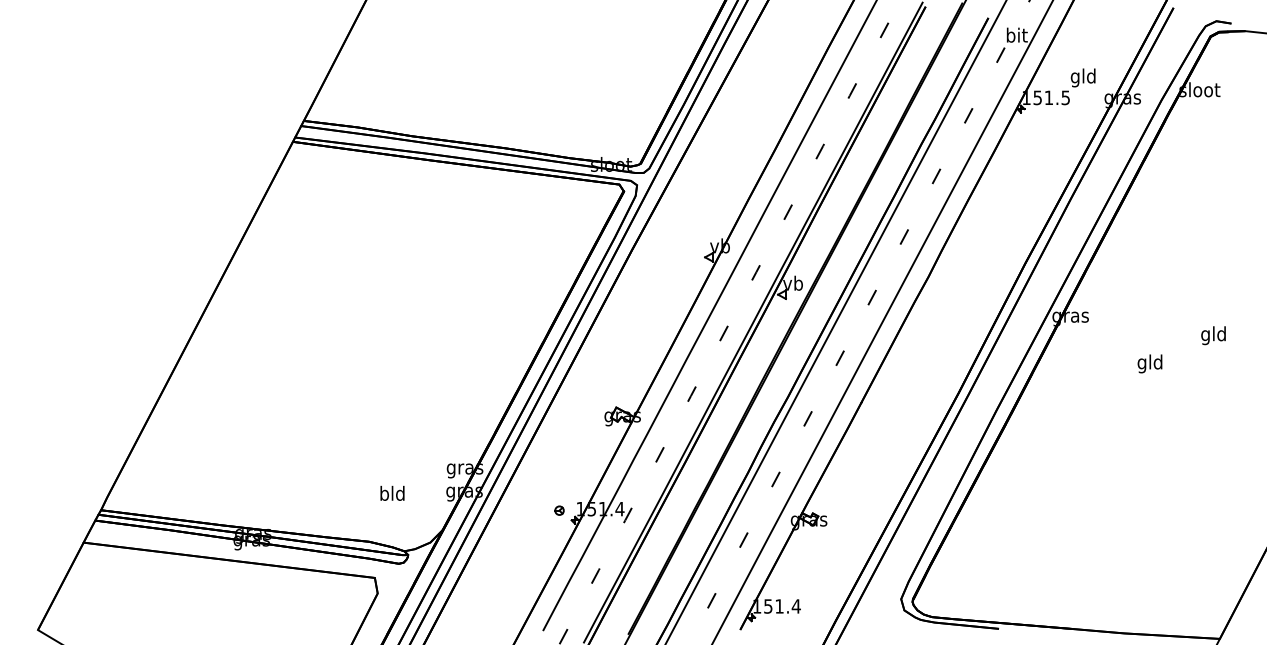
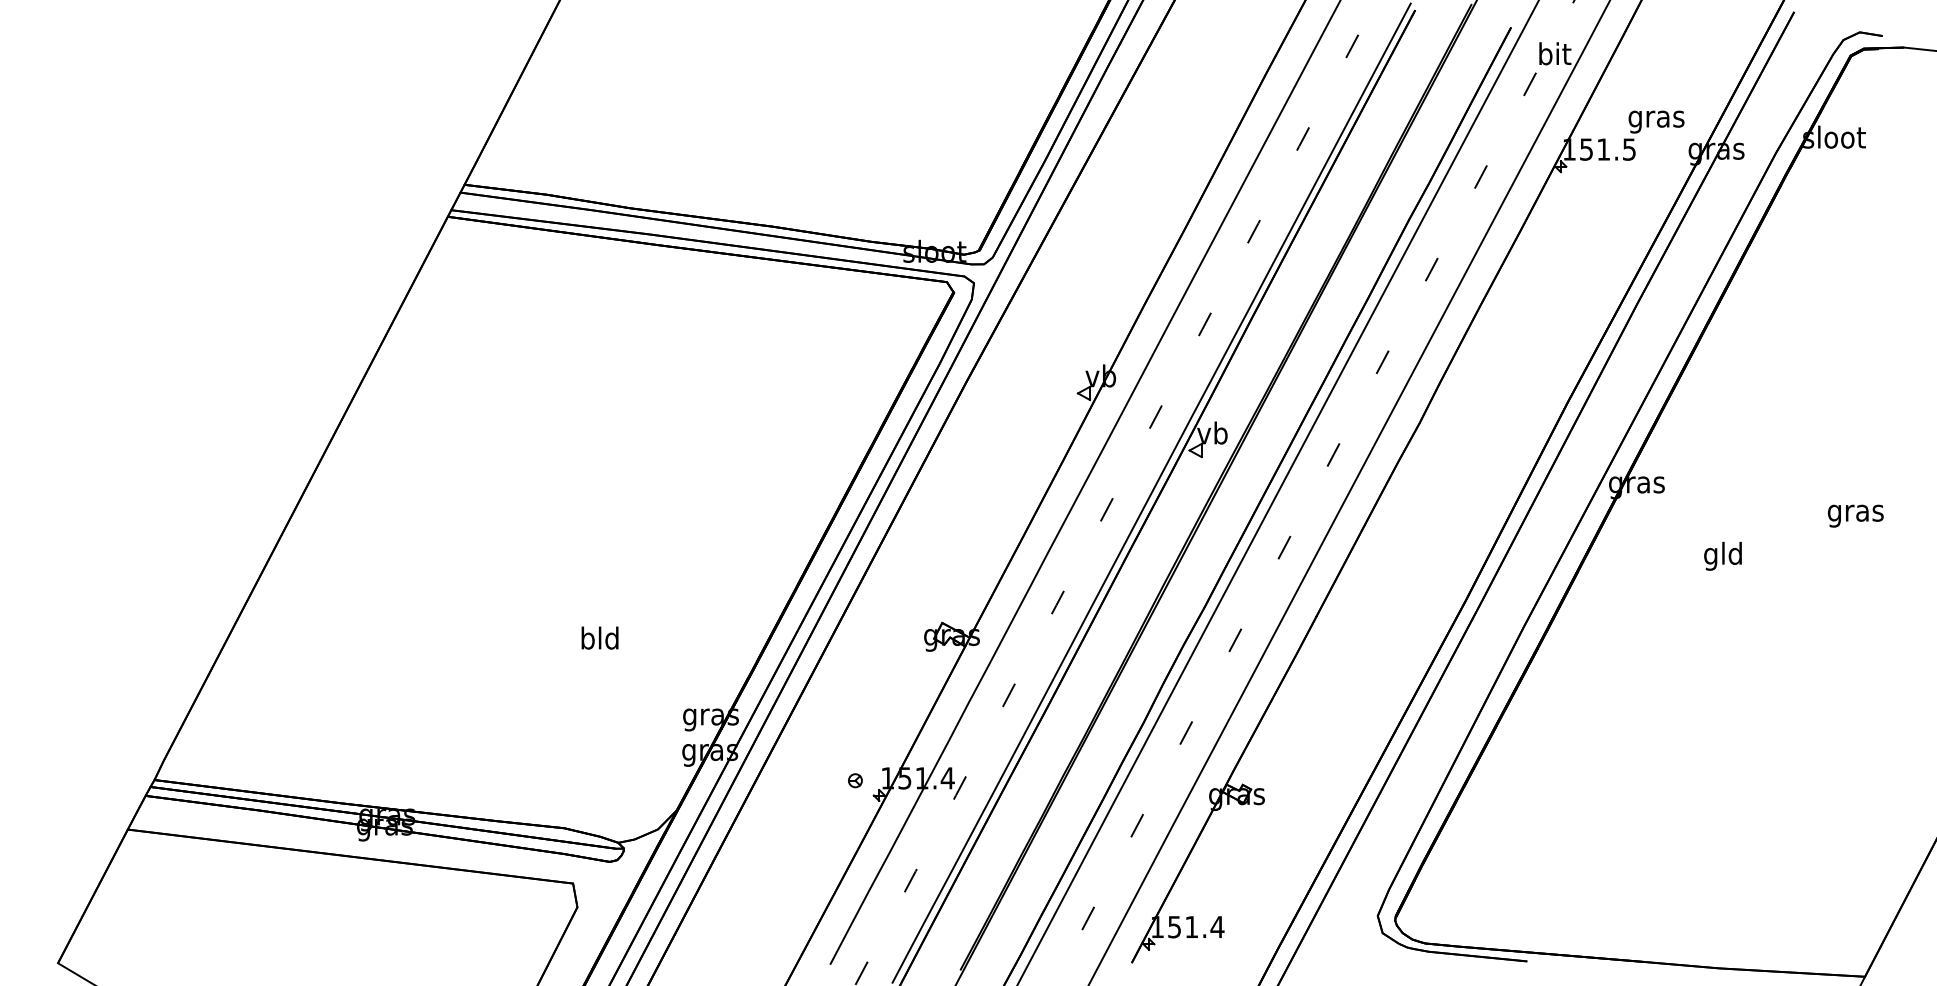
text: (1083, 77) -> (1656, 118), gld -> gras
text: (1213, 335) -> (1855, 512), gld -> gras
text: (1149, 363) -> (1722, 555), moved
text: (392, 492) -> (600, 636), moved

